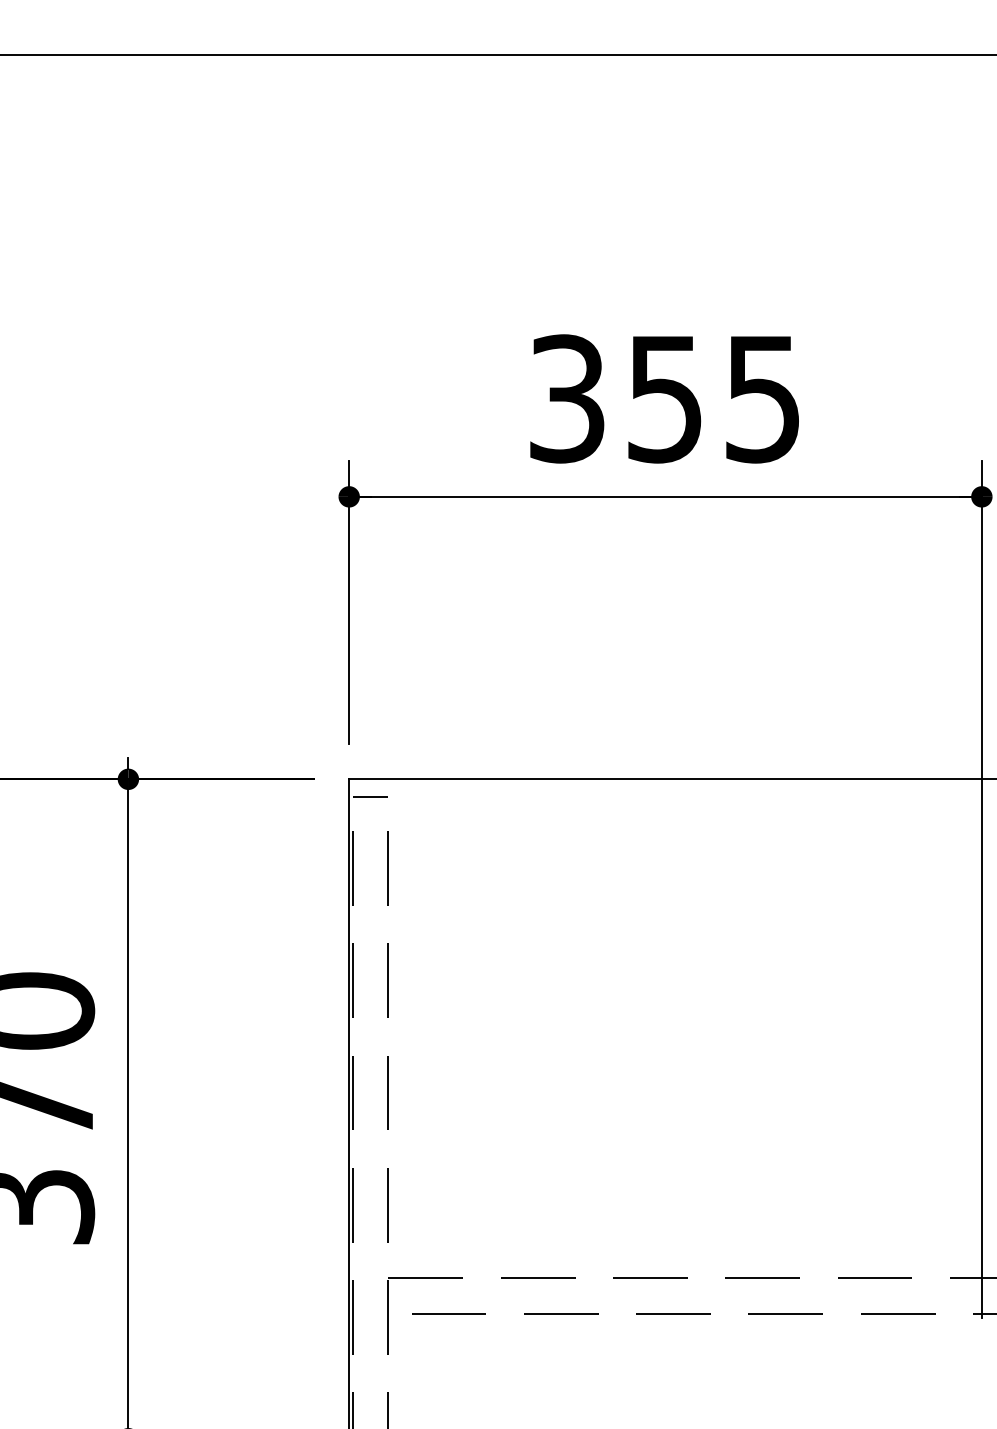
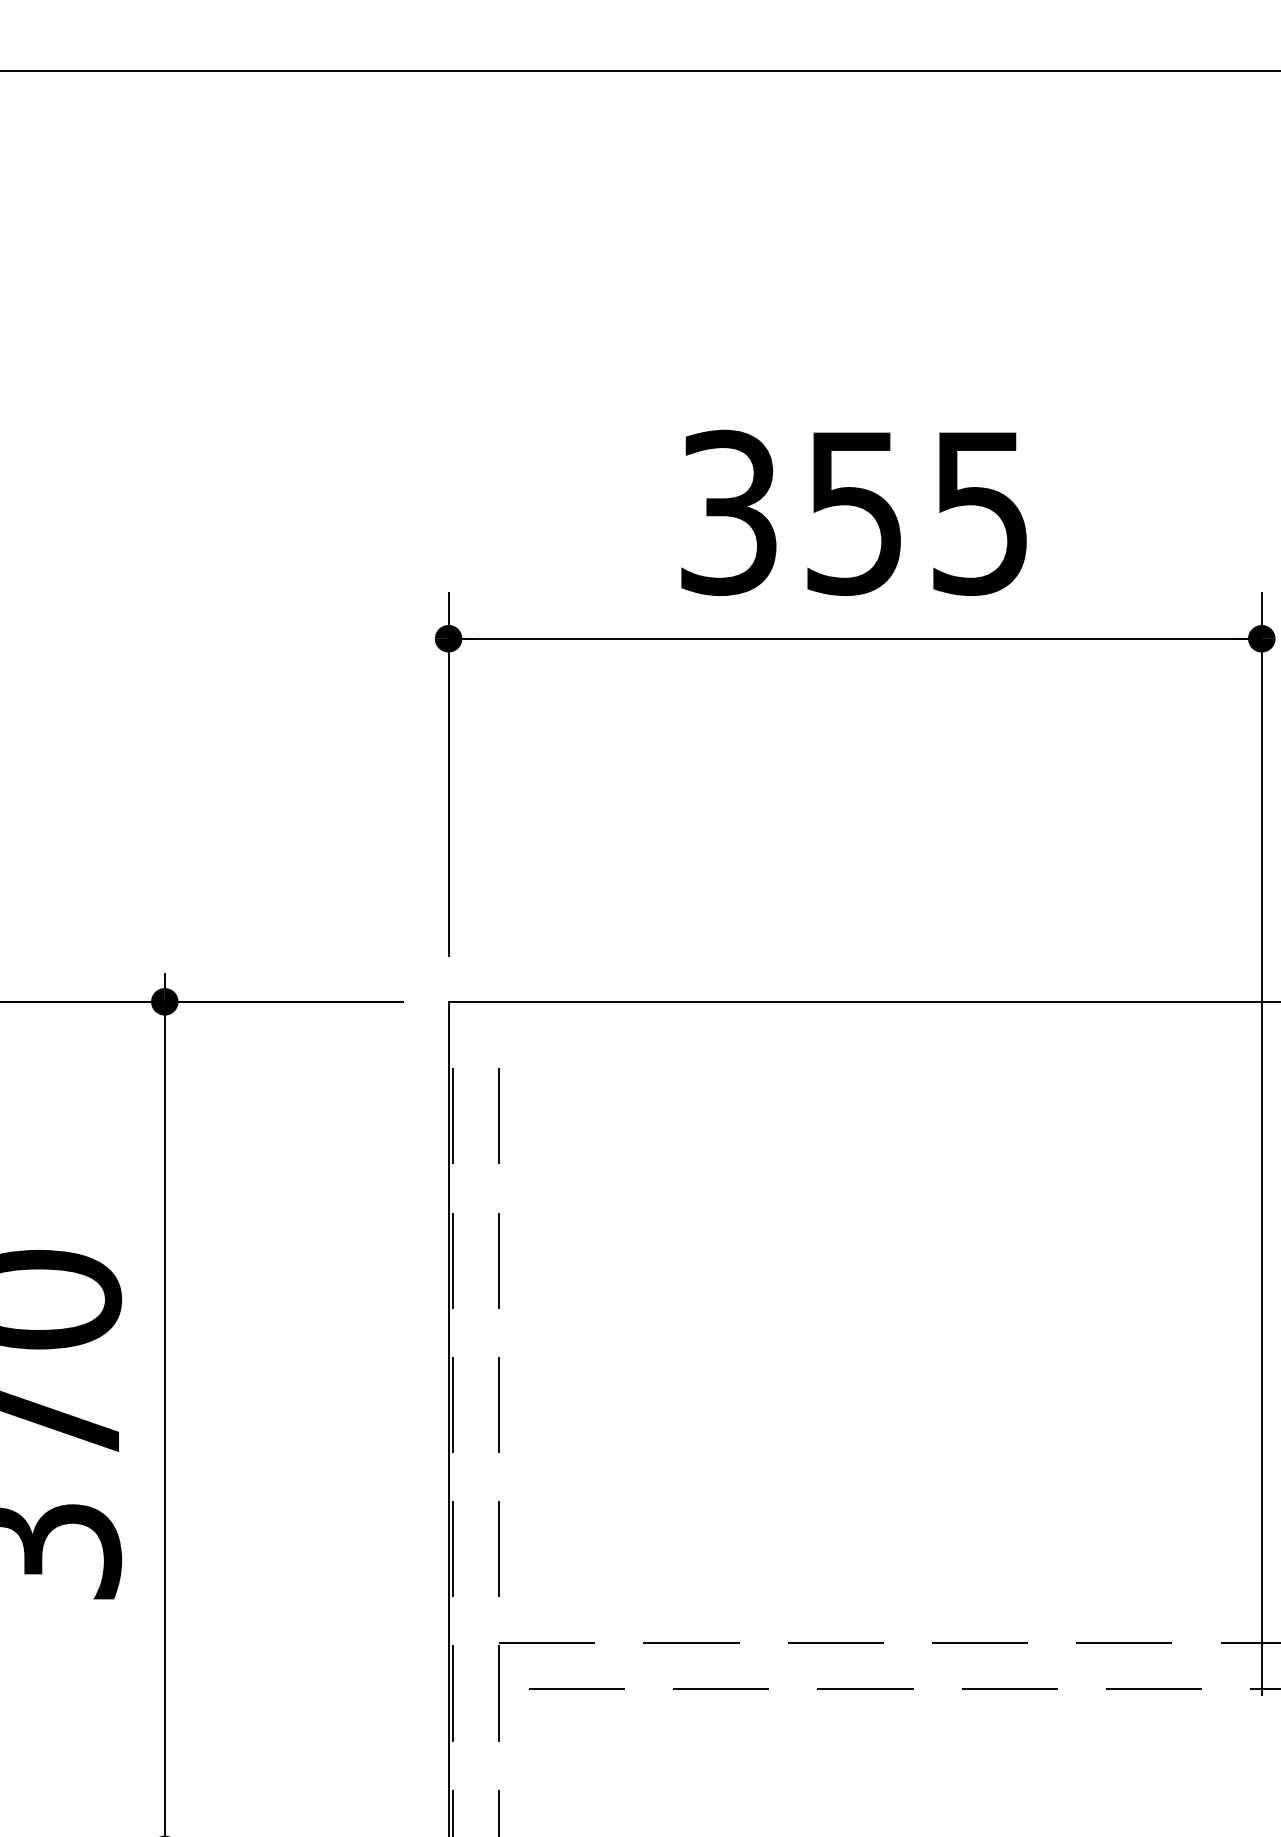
line: (370, 796) -> (476, 1024), removed

